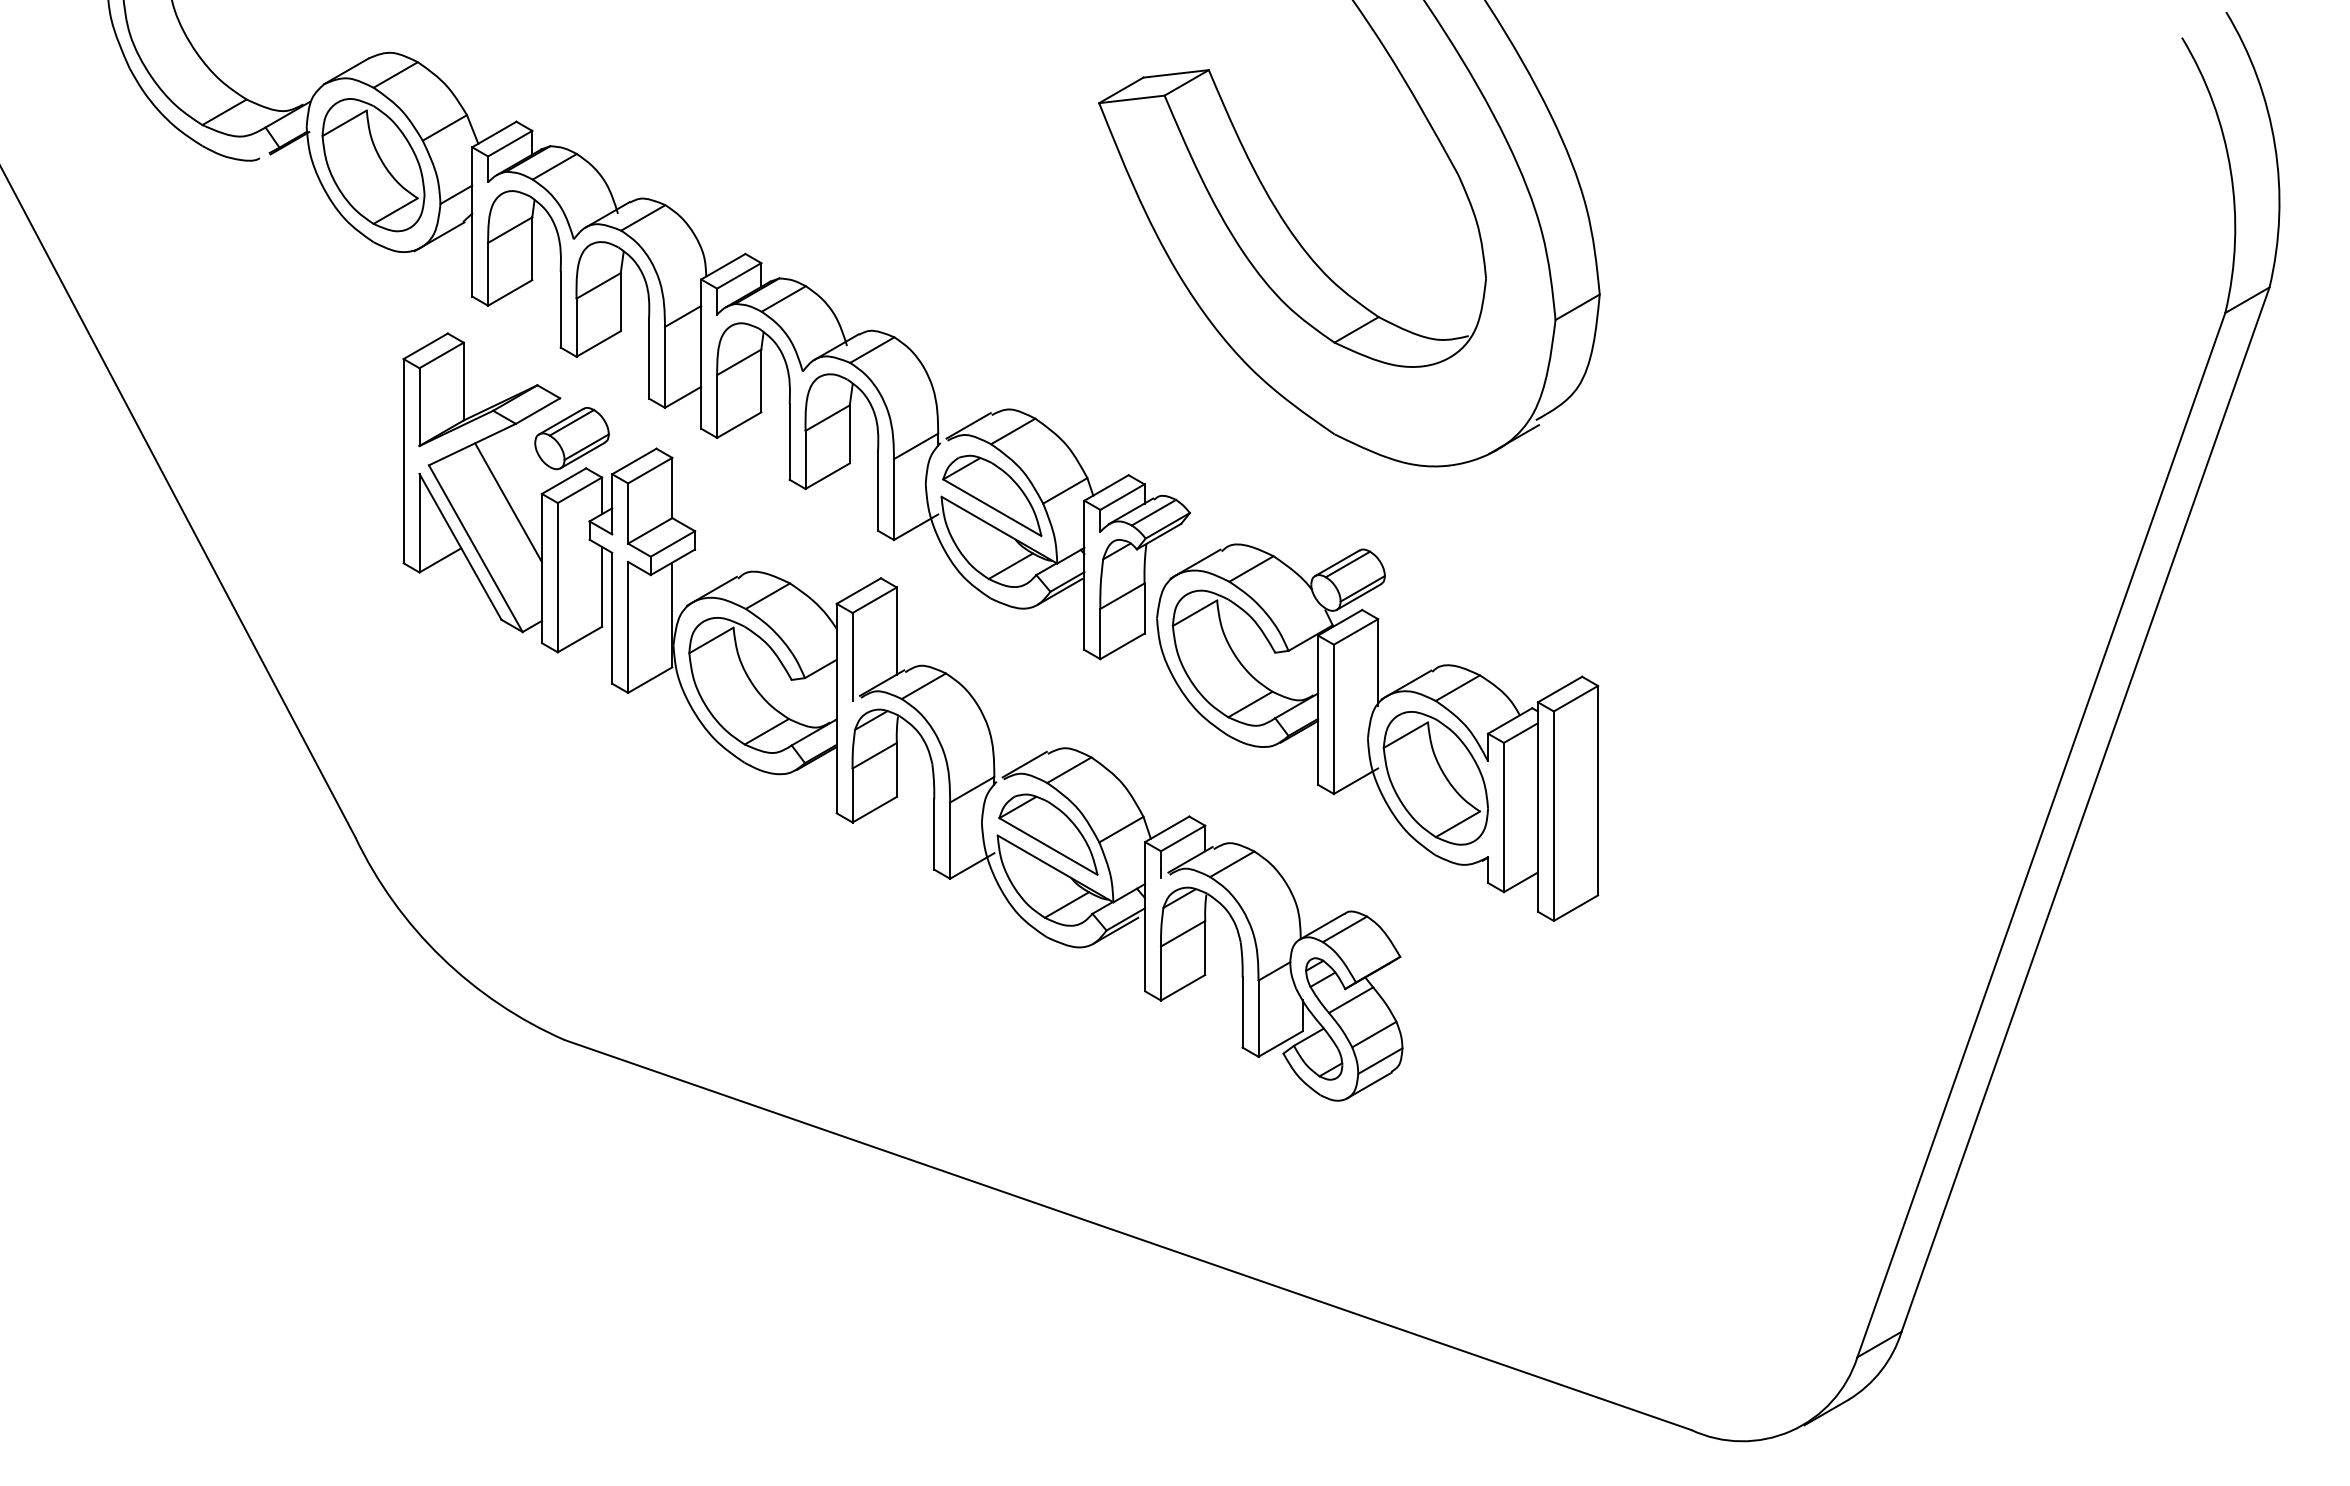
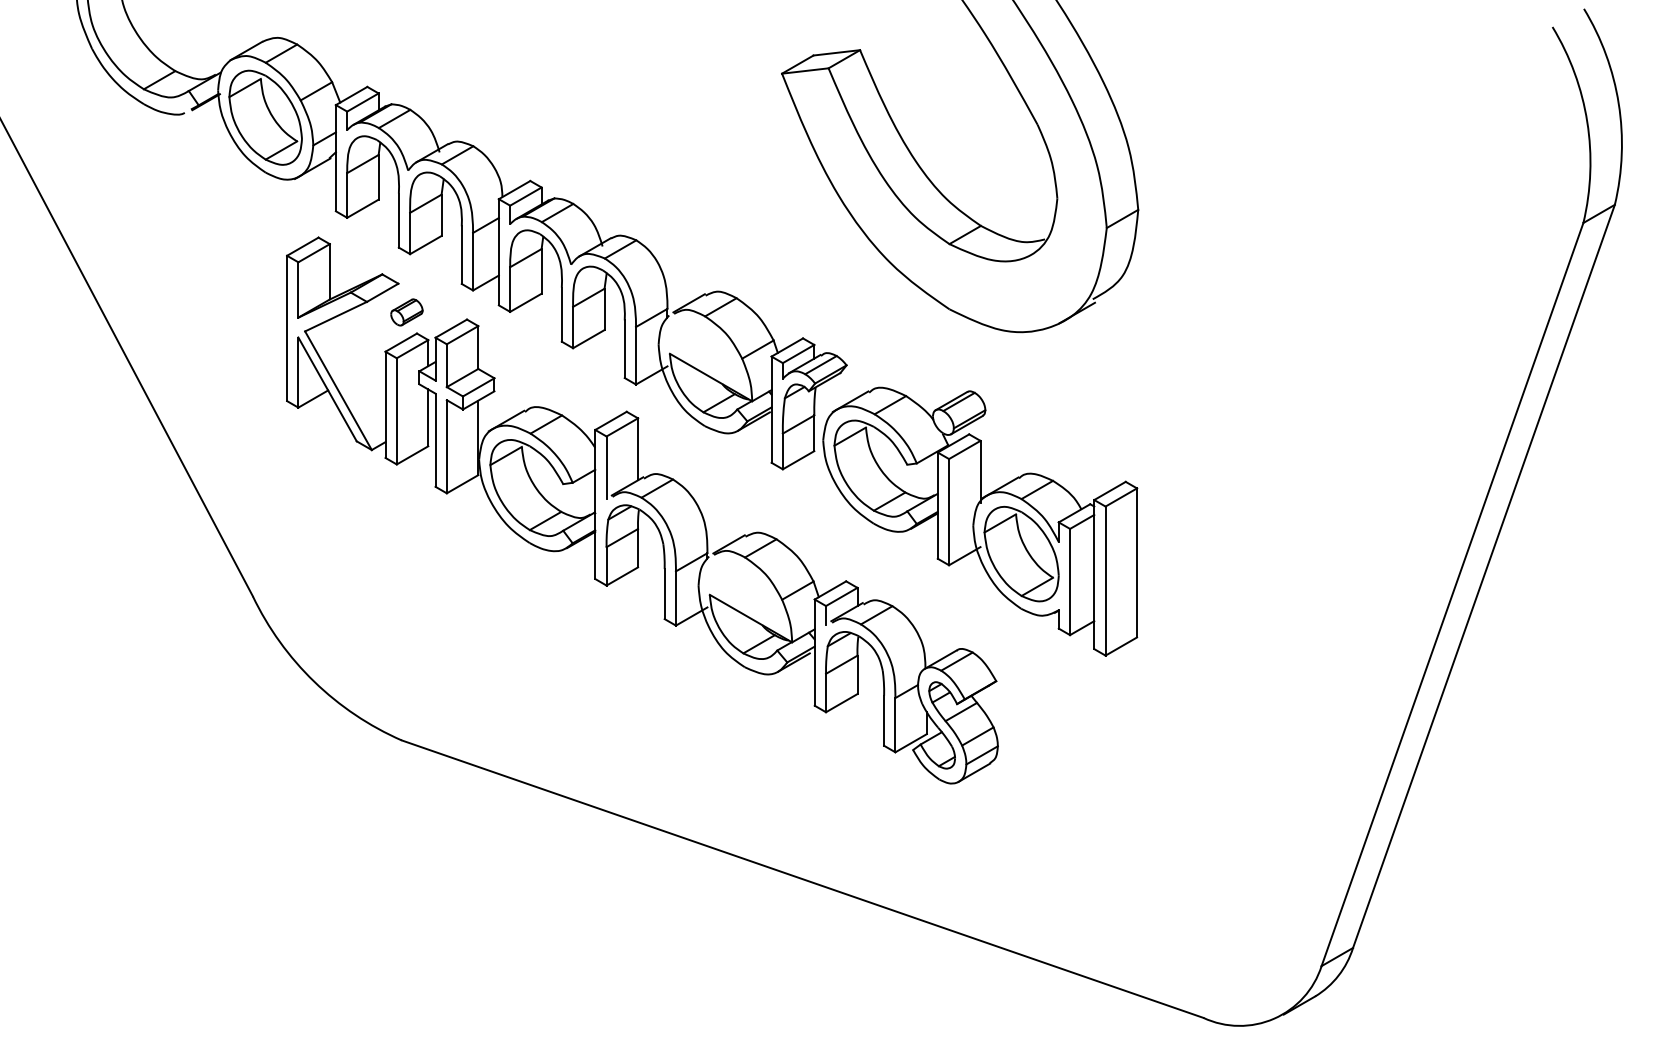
part: (571, 438) -> (406, 312), size x0.6
part: (992, 495) -> (706, 352), removed
line: (508, 502) -> (361, 357), removed
part: (1048, 834) -> (745, 594), removed

